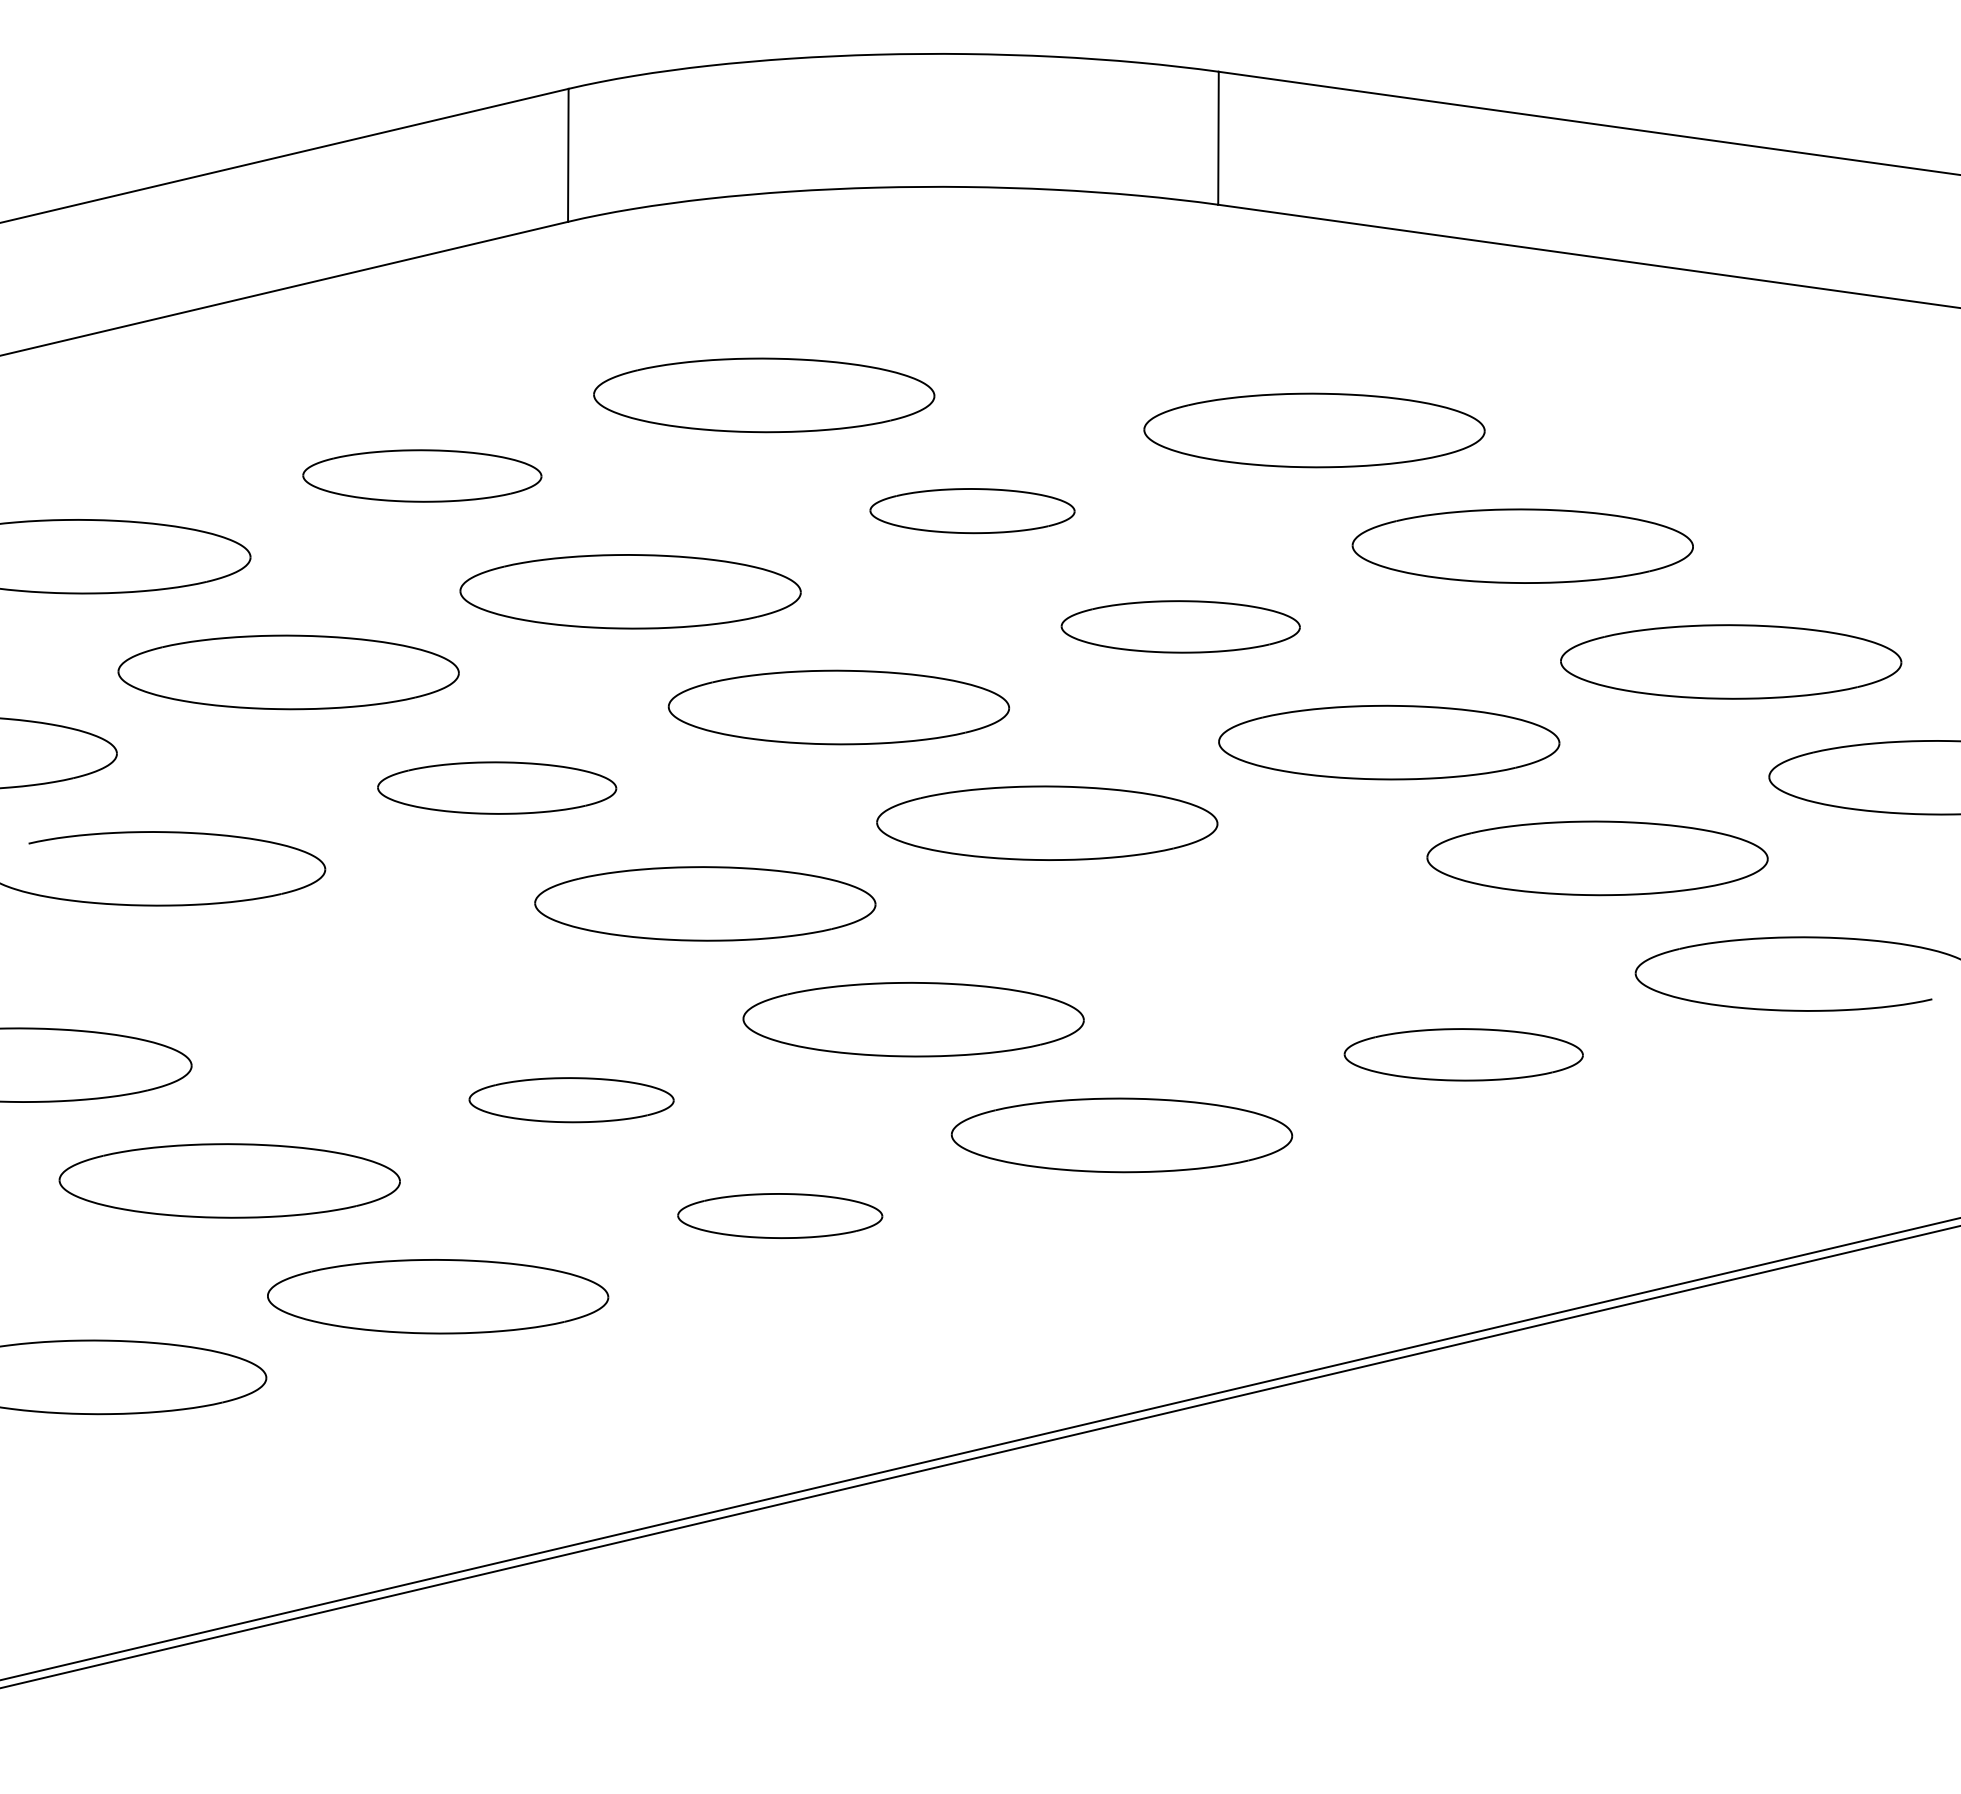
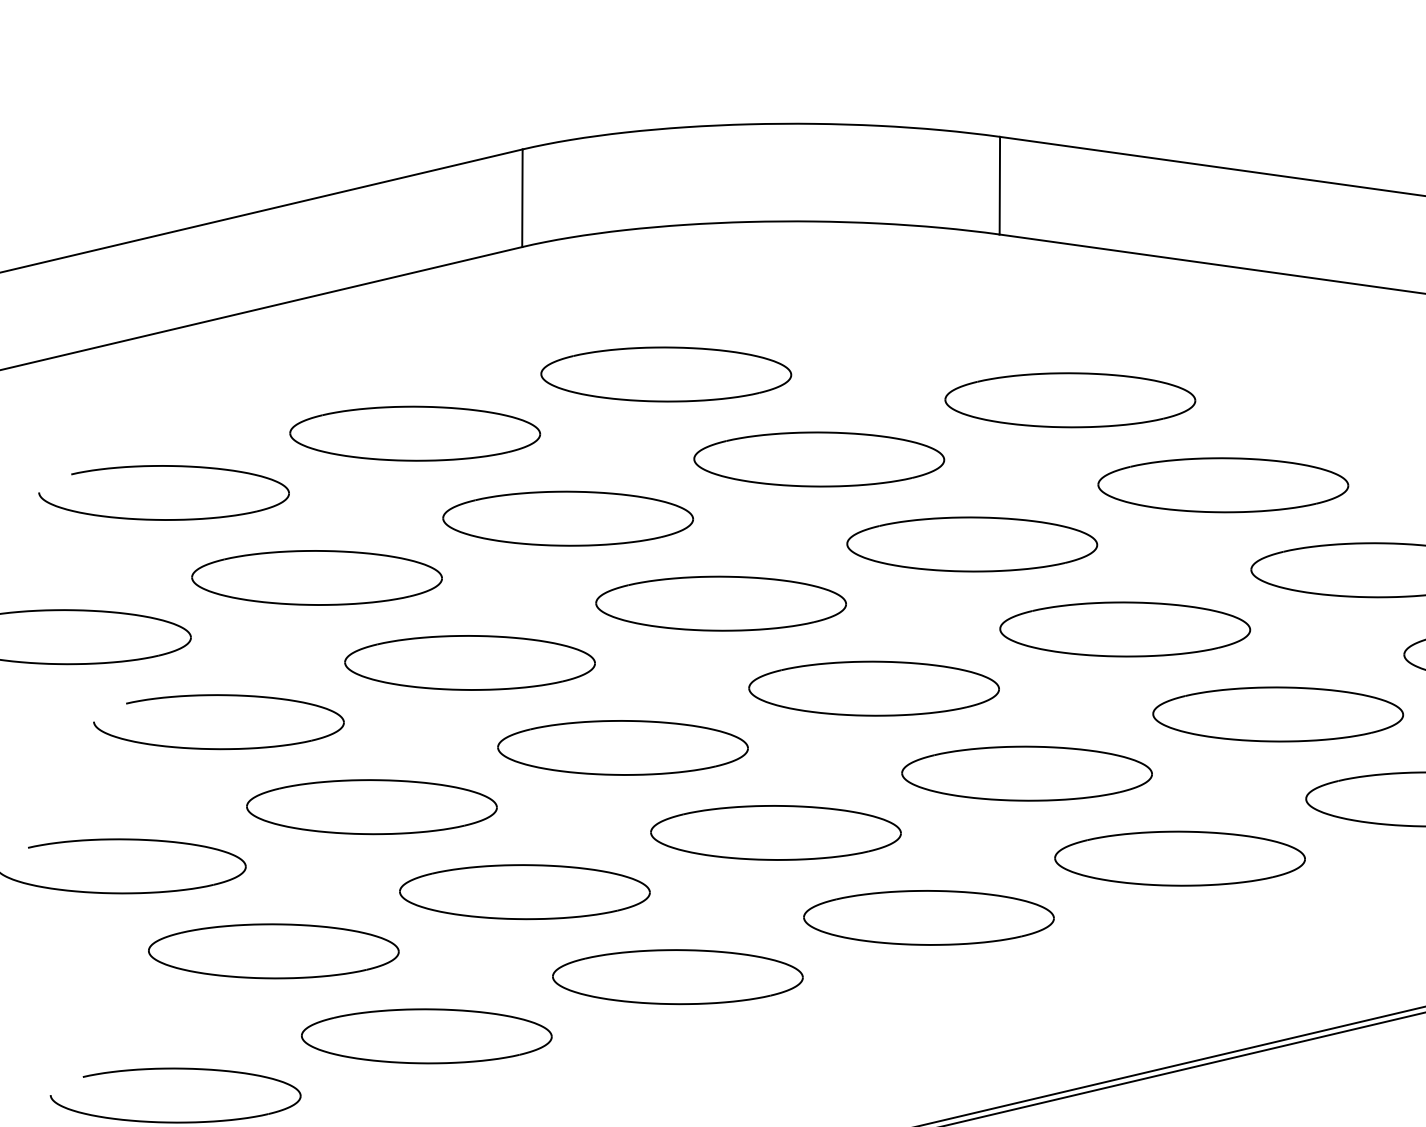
part: (422, 475) -> (415, 433), size x1.43
part: (972, 510) -> (819, 459), size x1.67
part: (1180, 626) -> (971, 544), size x1.43
part: (497, 787) -> (470, 662), size x1.43
part: (1255, 938) -> (1027, 773), added
part: (363, 984) -> (372, 807), added
part: (1463, 1054) -> (1179, 858), size x1.43
part: (571, 1099) -> (524, 891), size x1.67
part: (780, 1215) -> (678, 976), size x1.67

